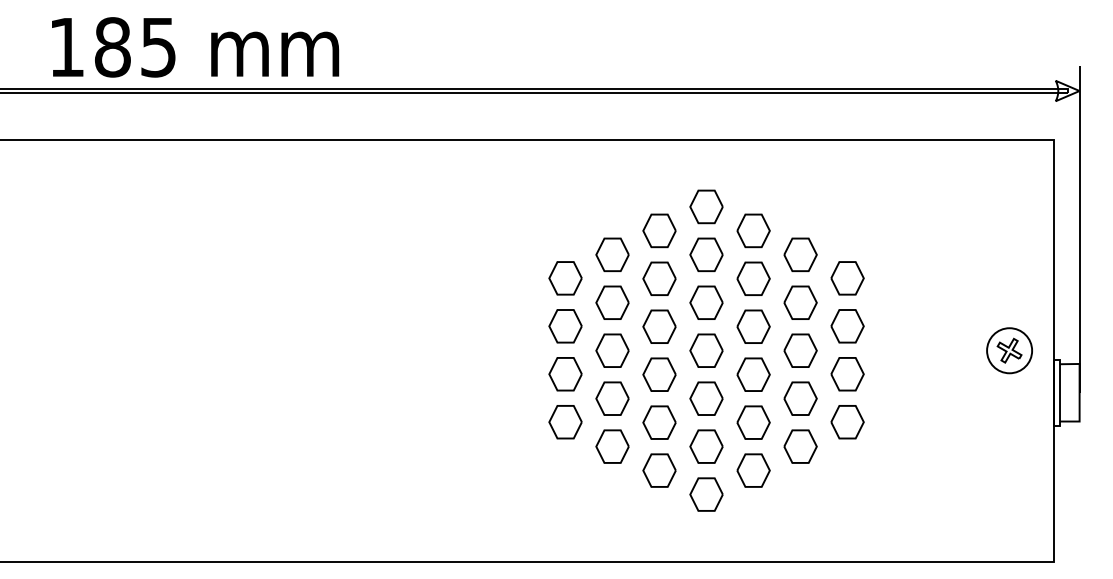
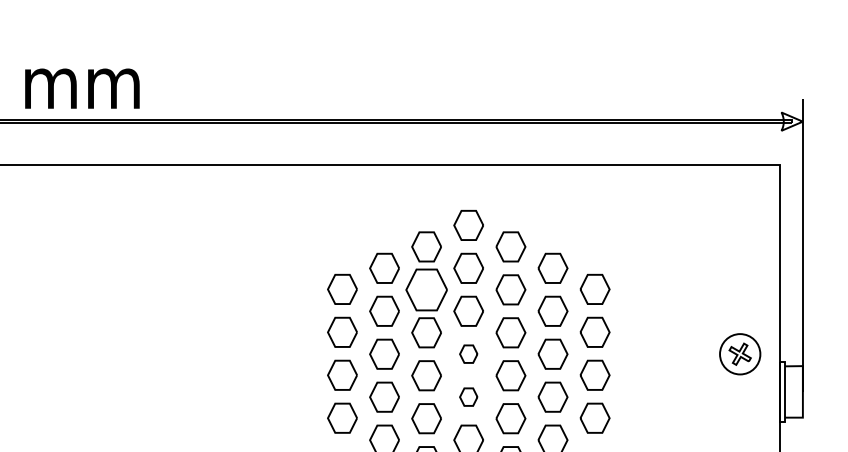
part: (659, 278) -> (426, 289), size x1.4
part: (706, 350) -> (468, 354), size x0.6
part: (706, 398) -> (468, 397), size x0.6

